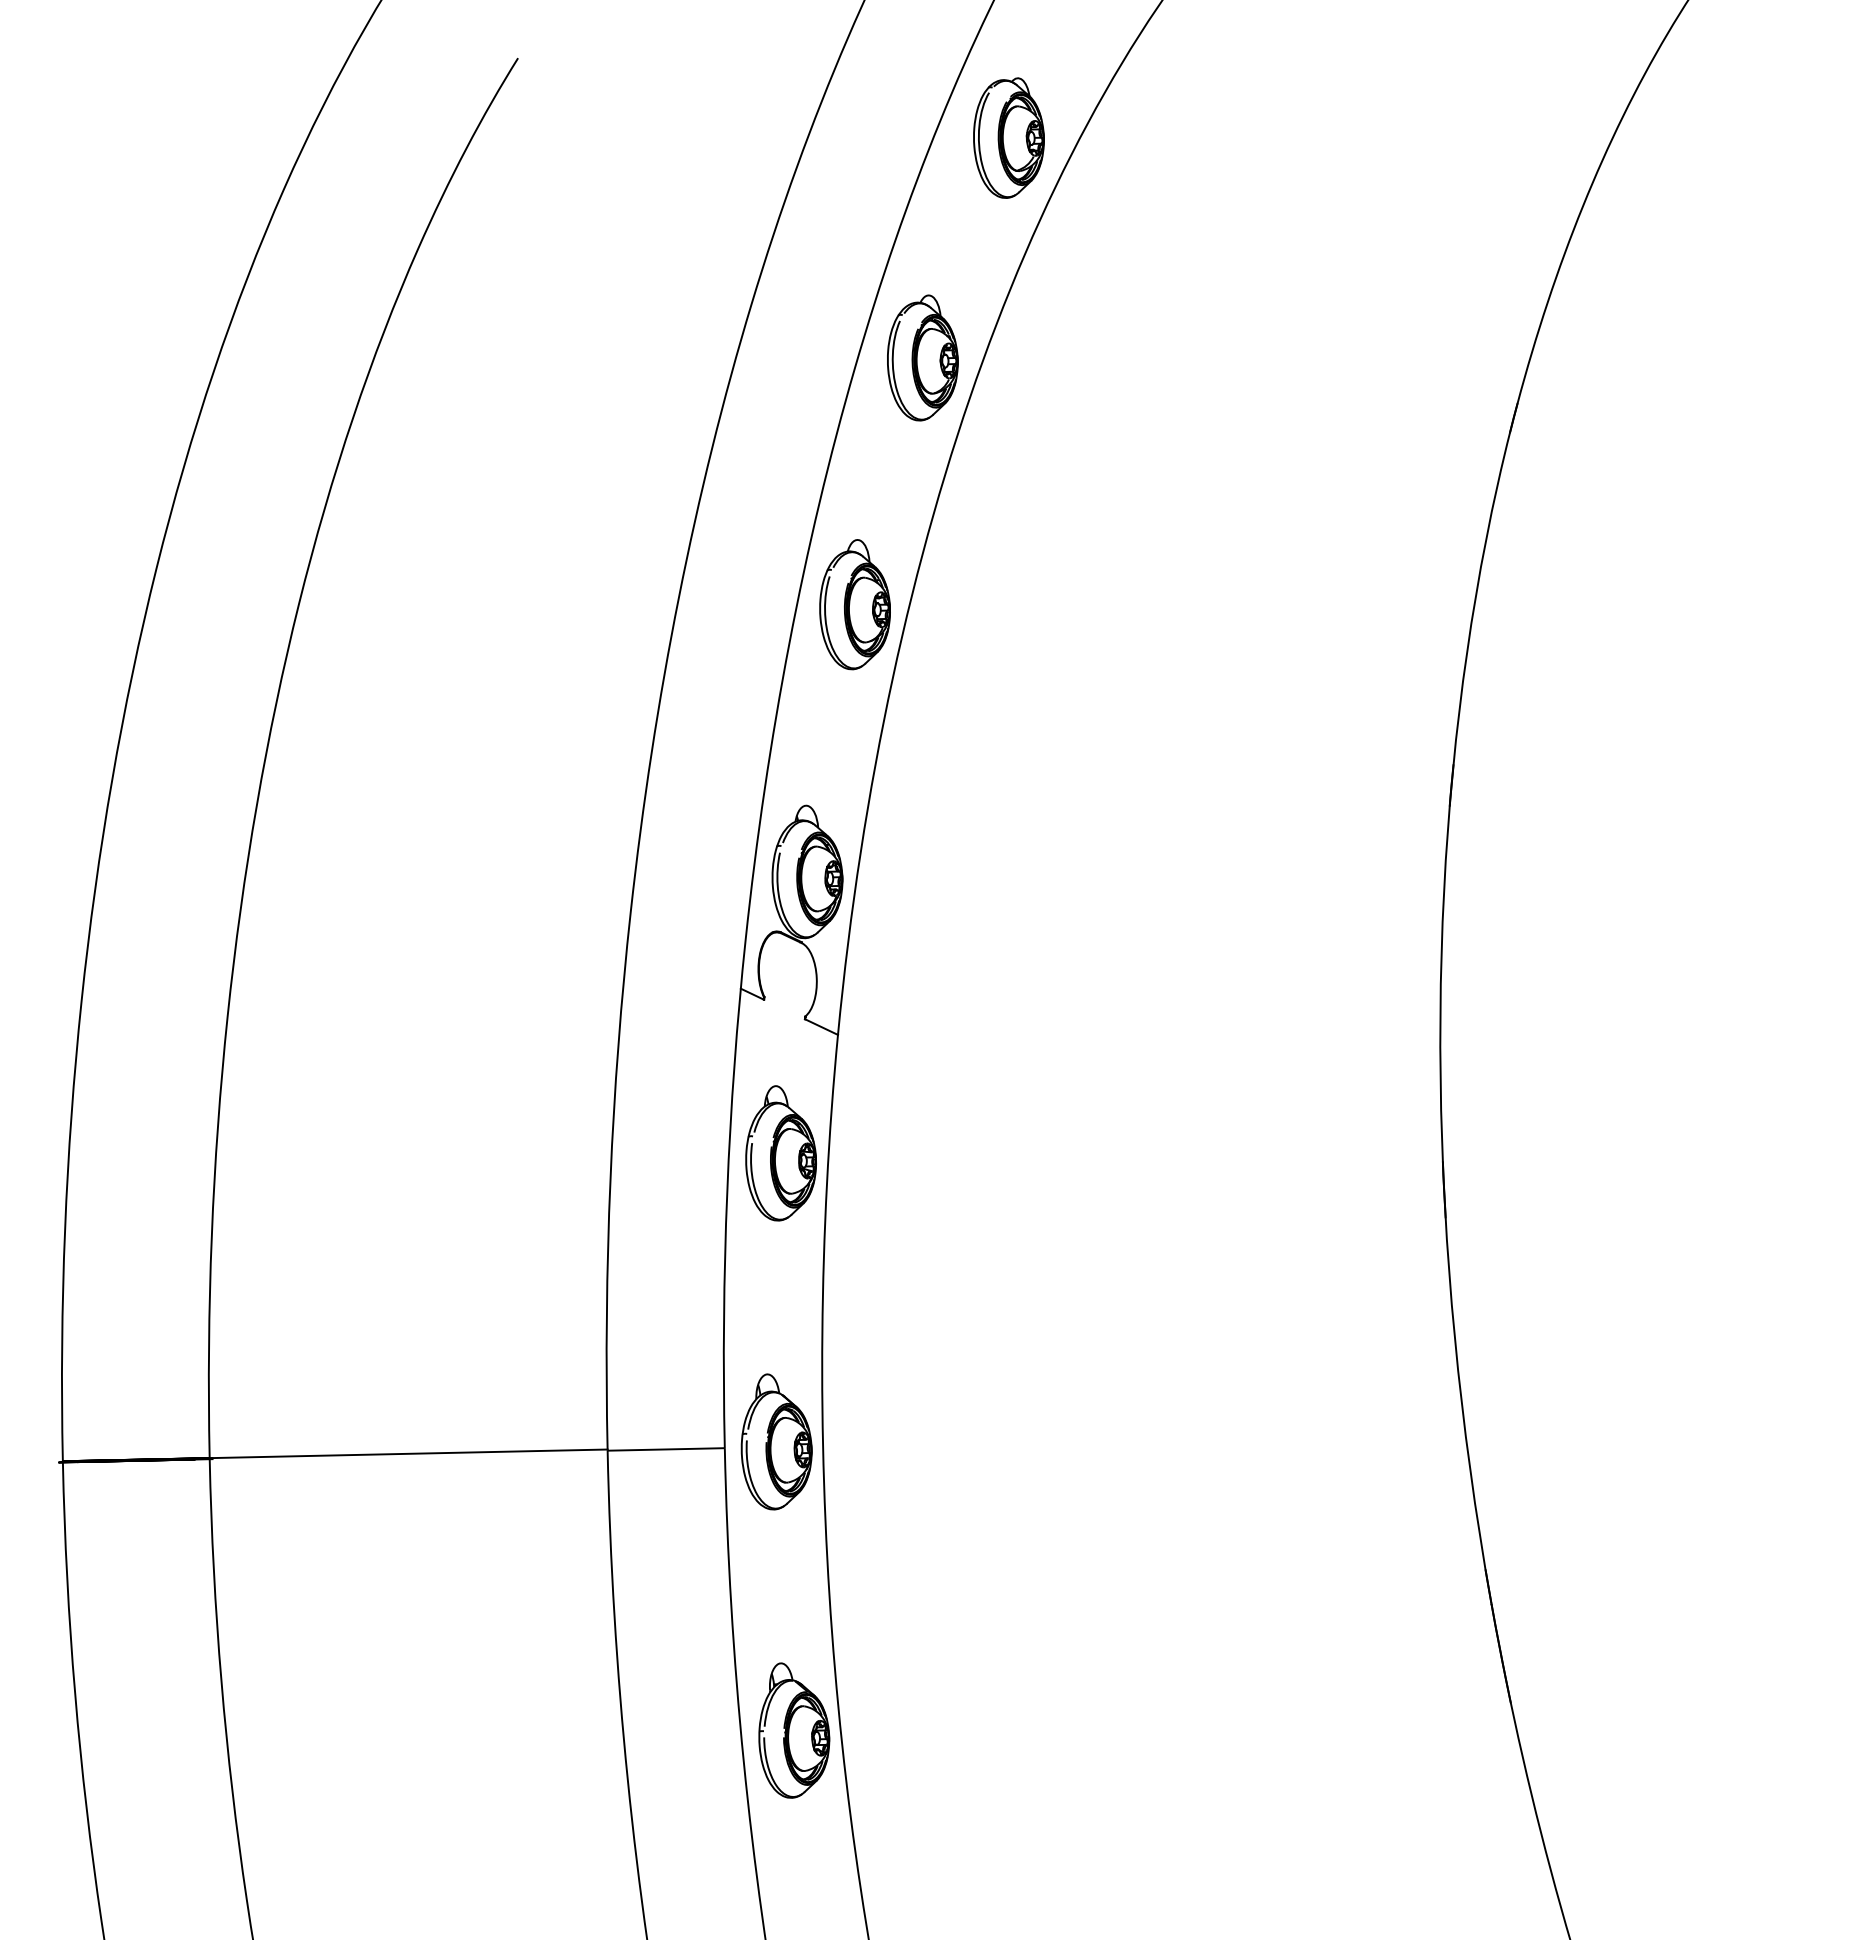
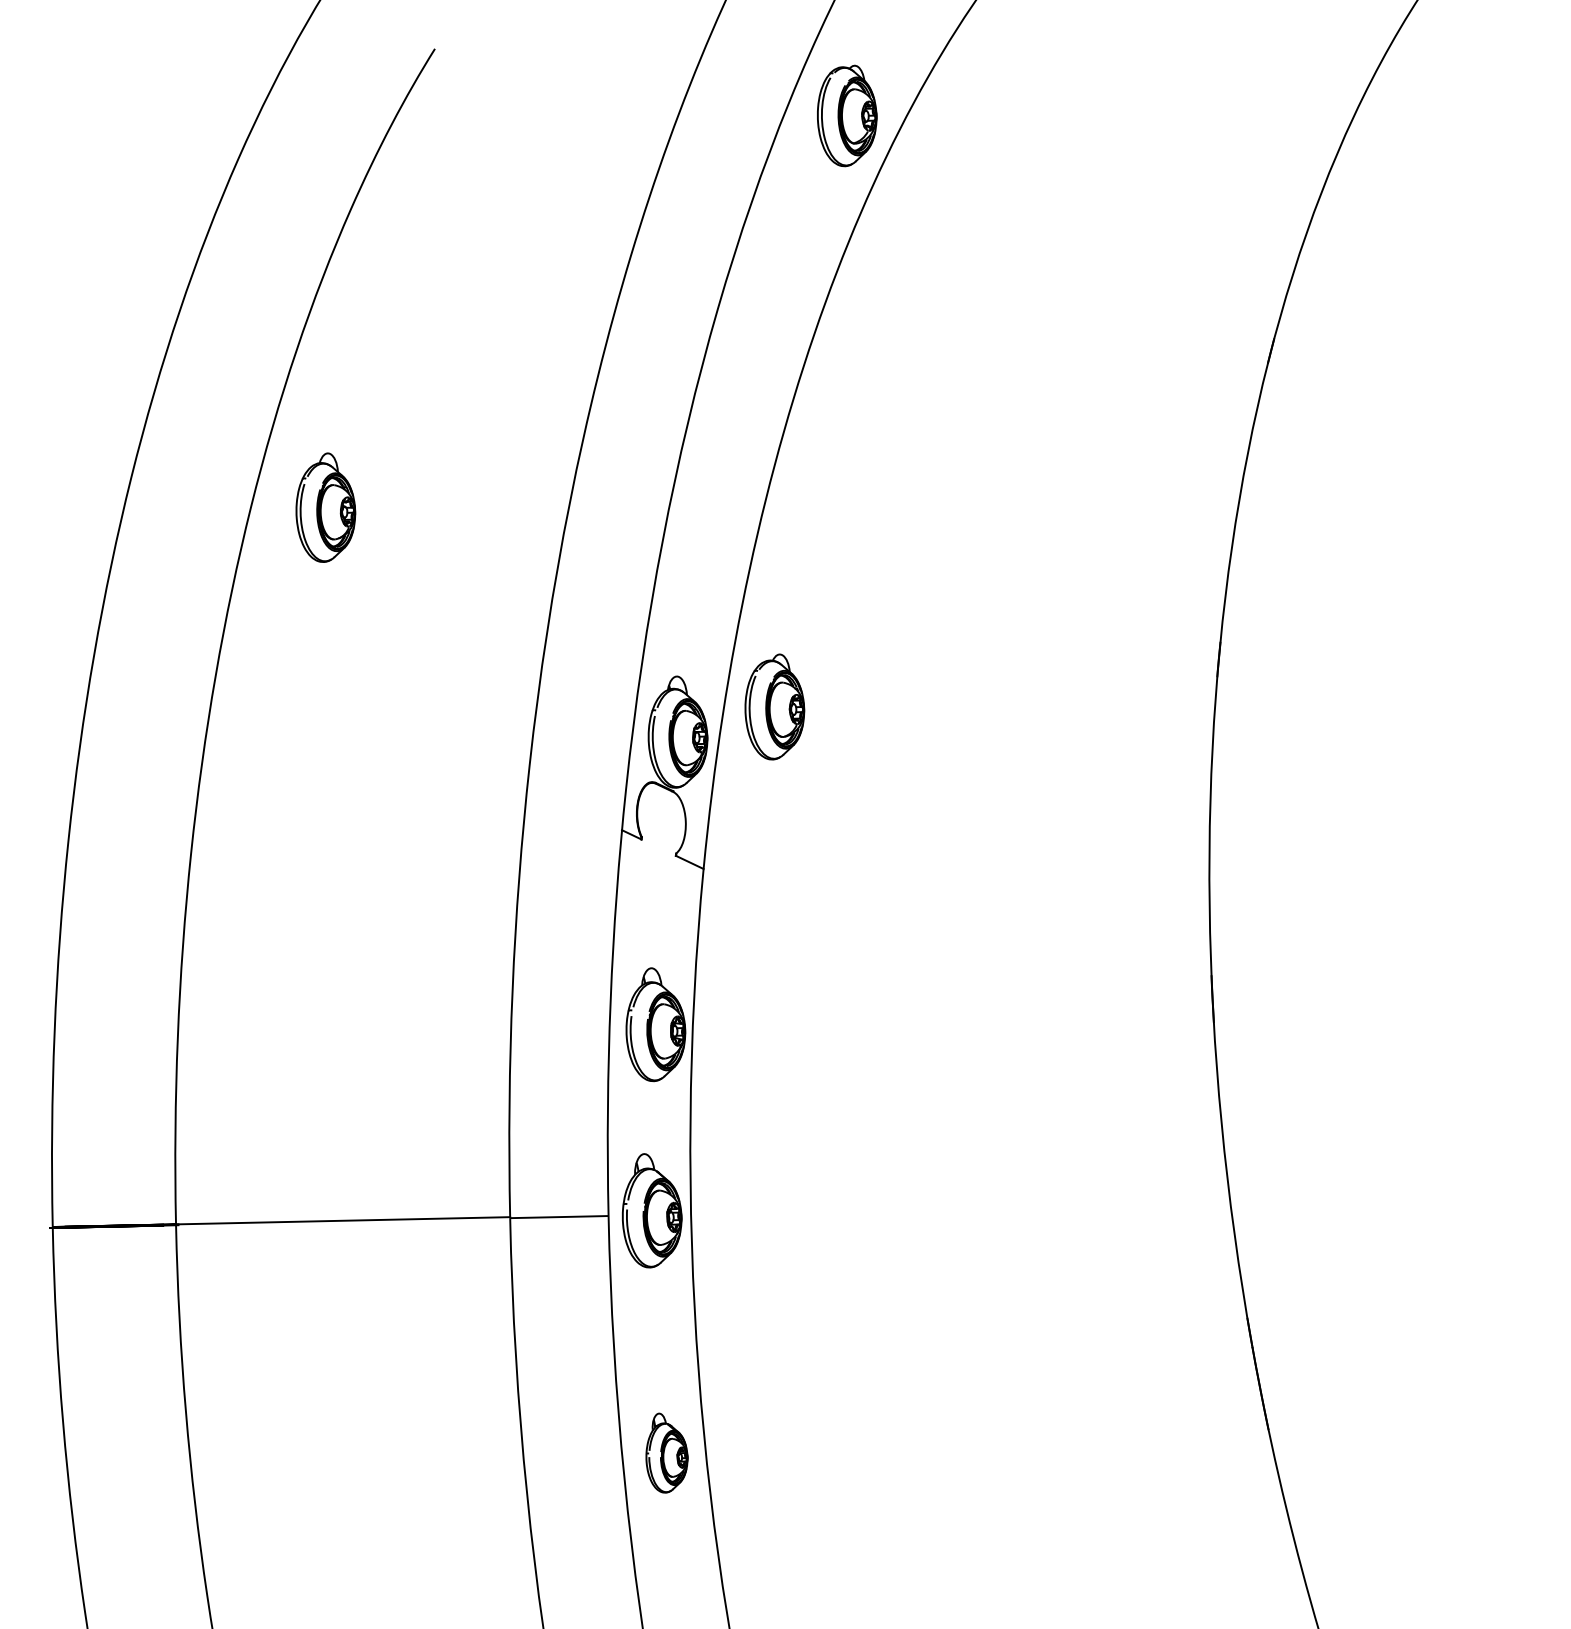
part: (922, 357) -> (774, 706), moved
part: (854, 604) -> (325, 507), moved
part: (780, 1153) -> (655, 1024), moved
part: (794, 1730) -> (667, 1453), size x0.7

